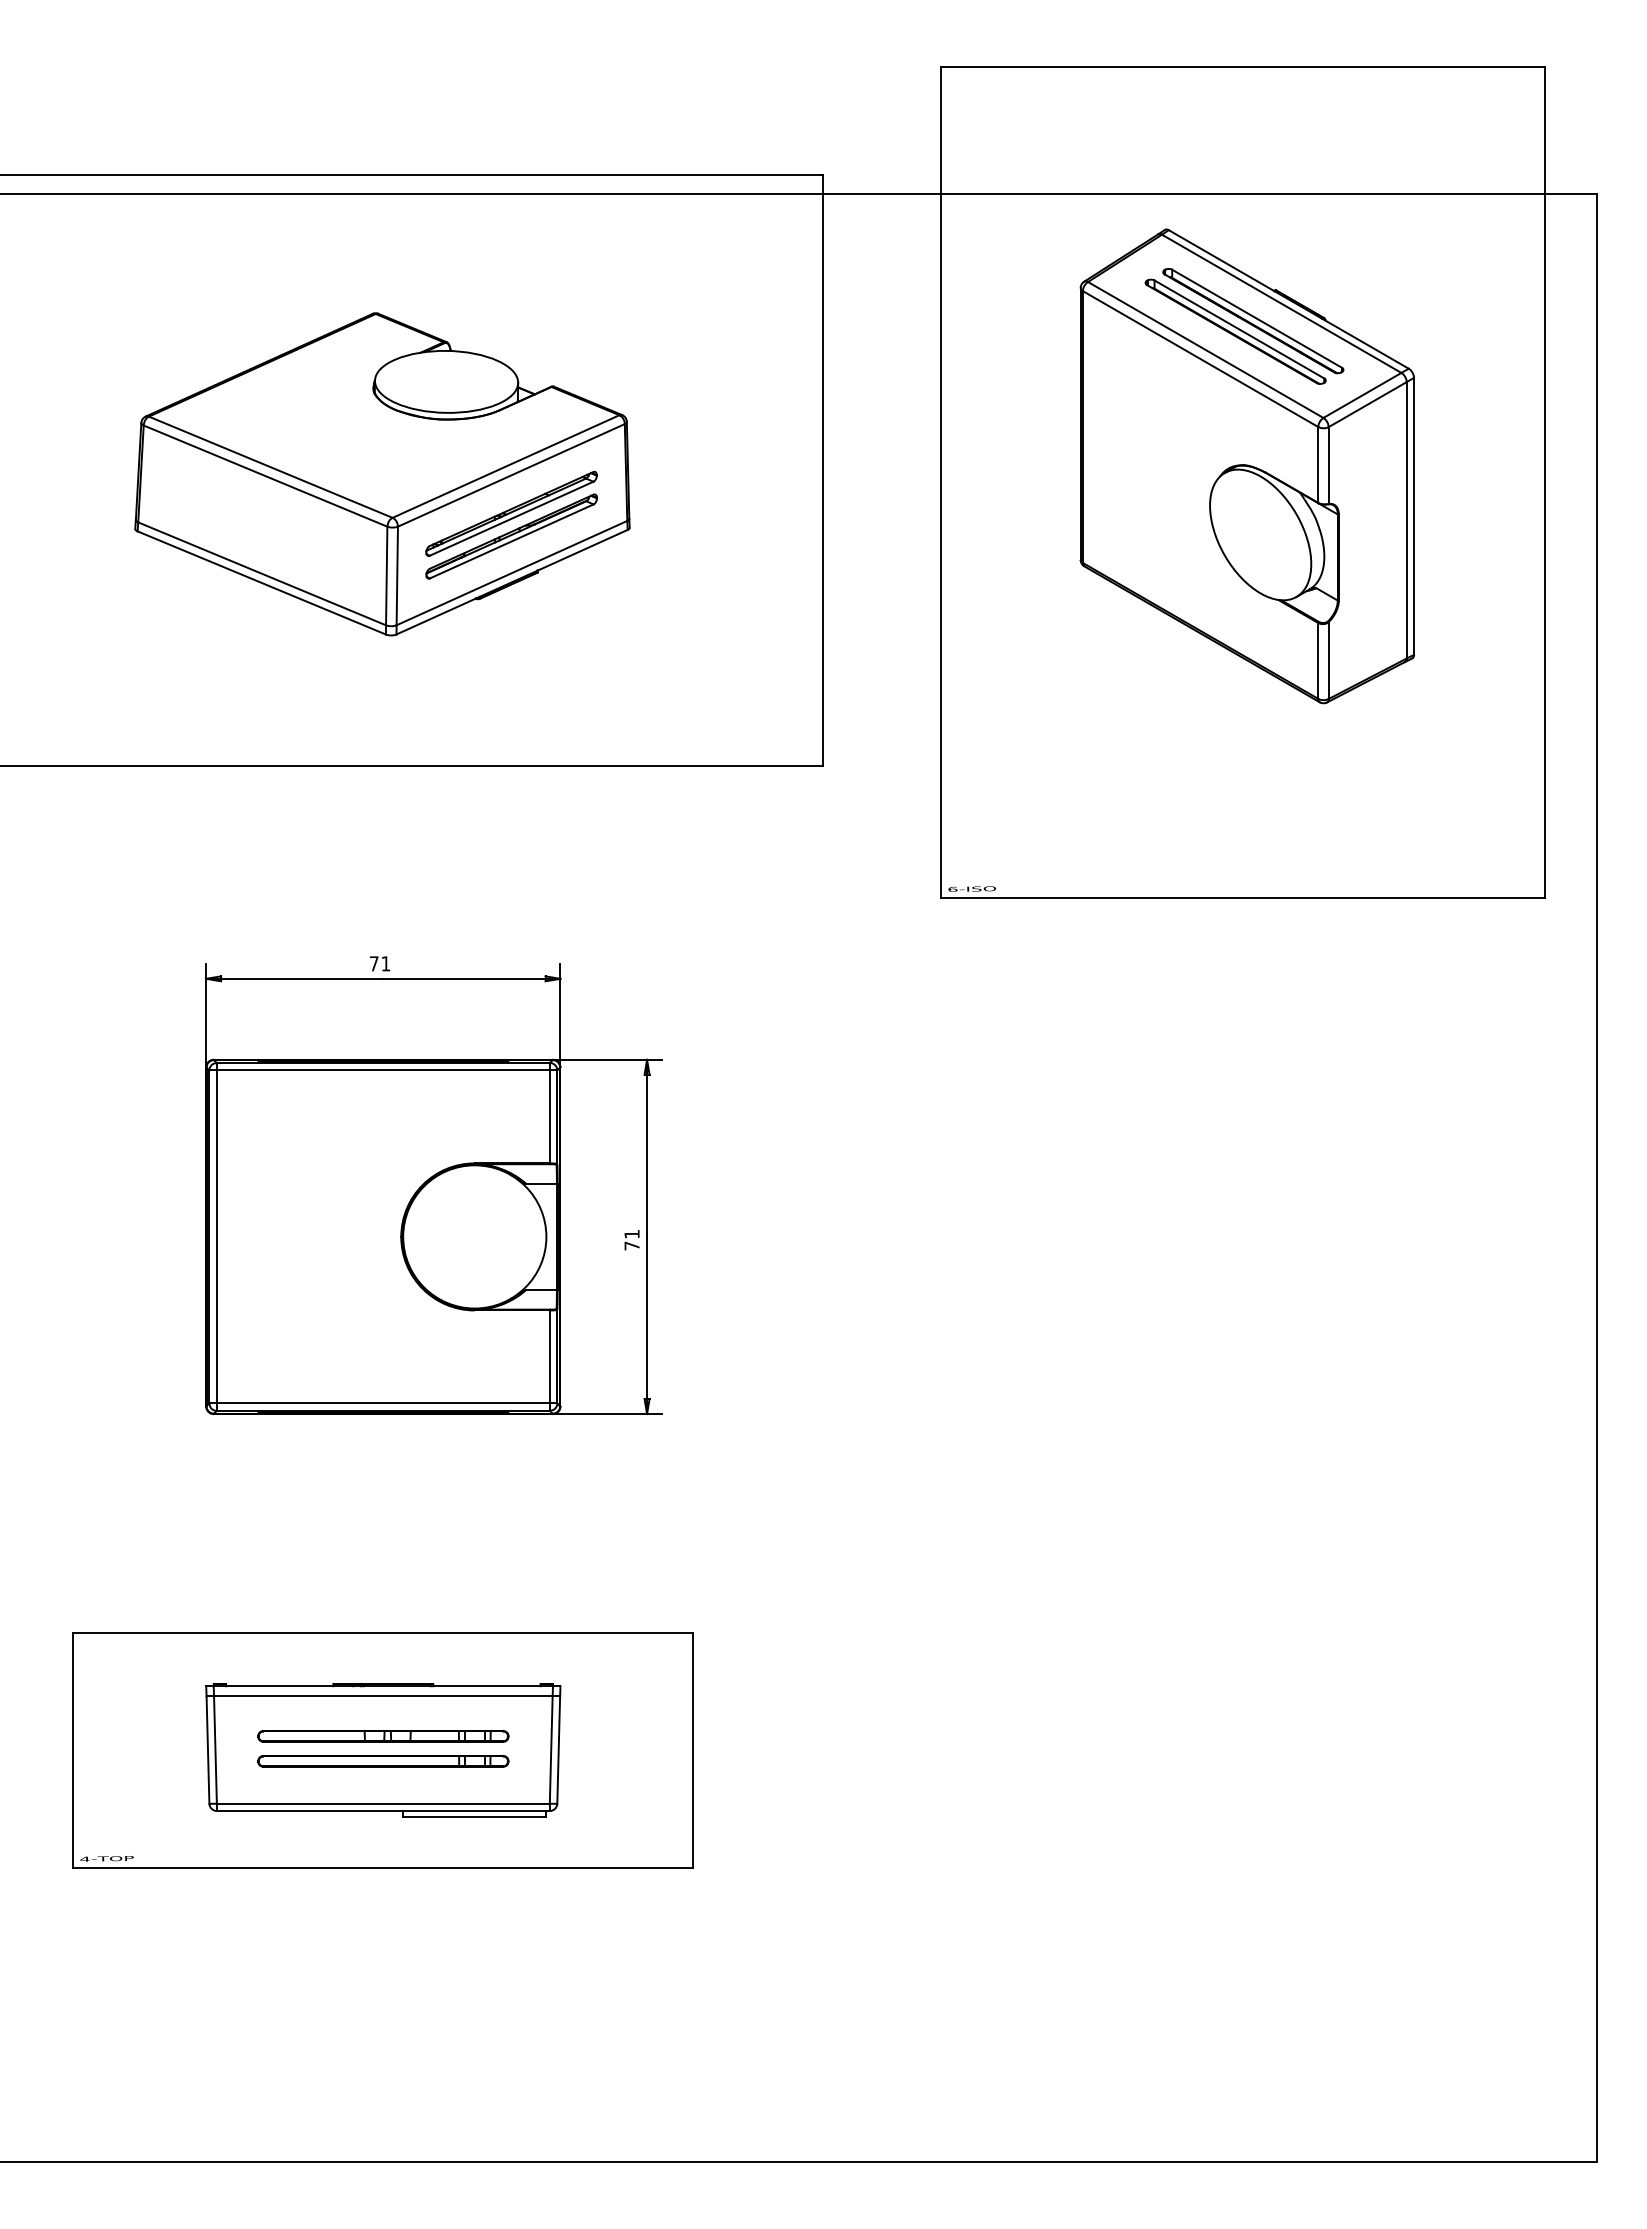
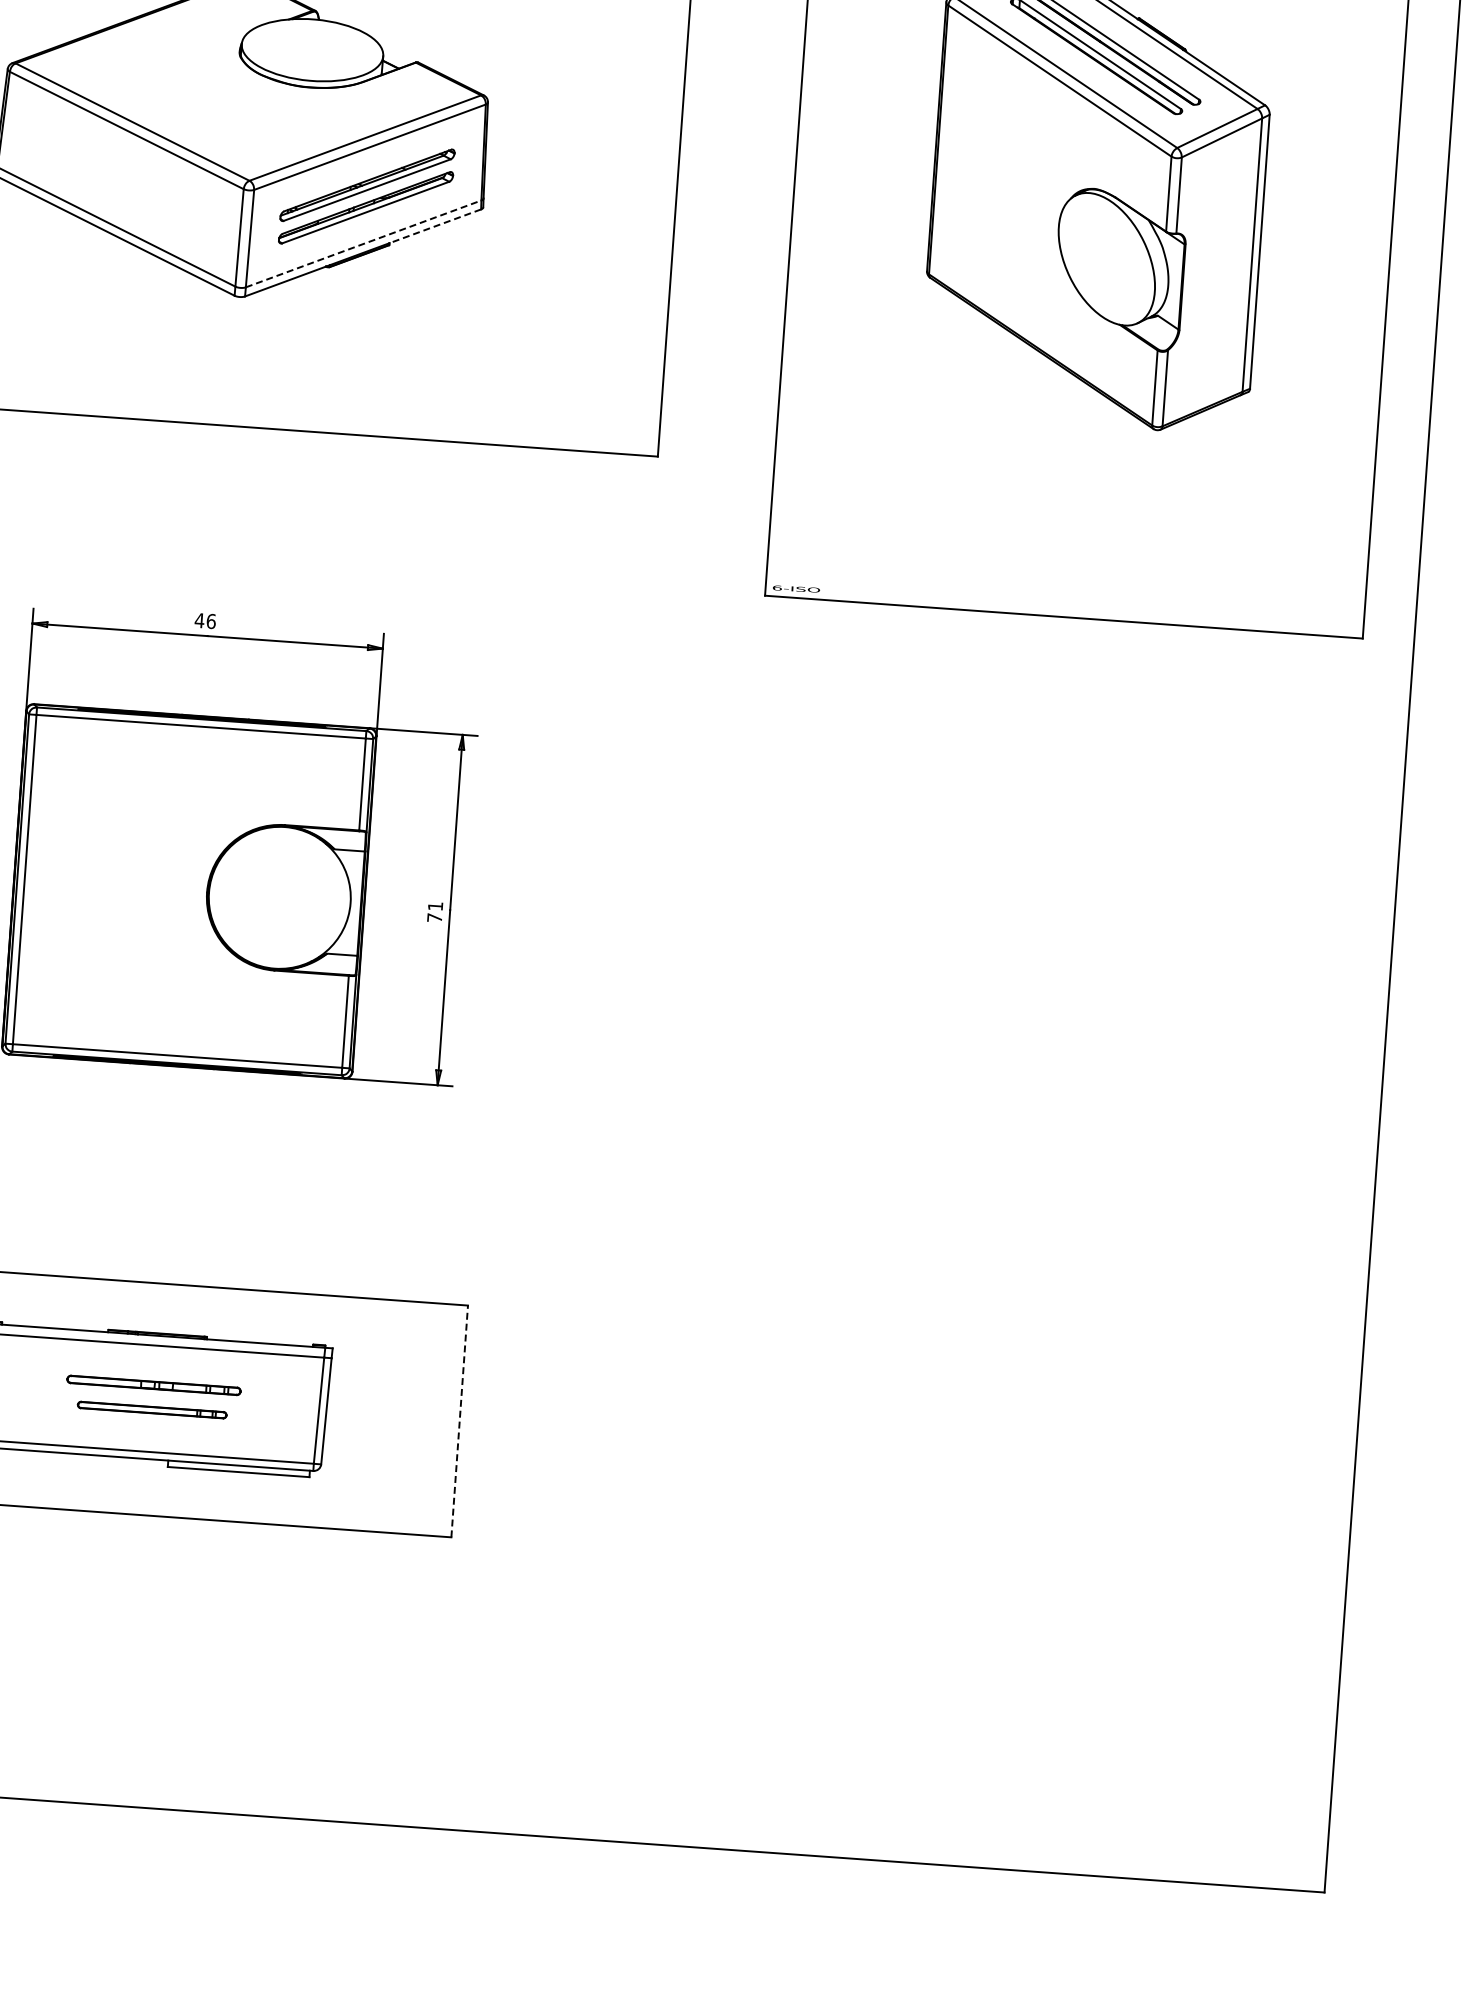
line: (582, 550) -> (435, 226), solid -> dashed
line: (511, 573) -> (363, 244), solid -> dashed
text: (379, 963) -> (204, 620), 71 -> 46
part: (383, 1736) -> (154, 1385), size x0.7
line: (693, 1750) -> (459, 1421), solid -> dashed
part: (383, 1761) -> (152, 1410), size x0.6

